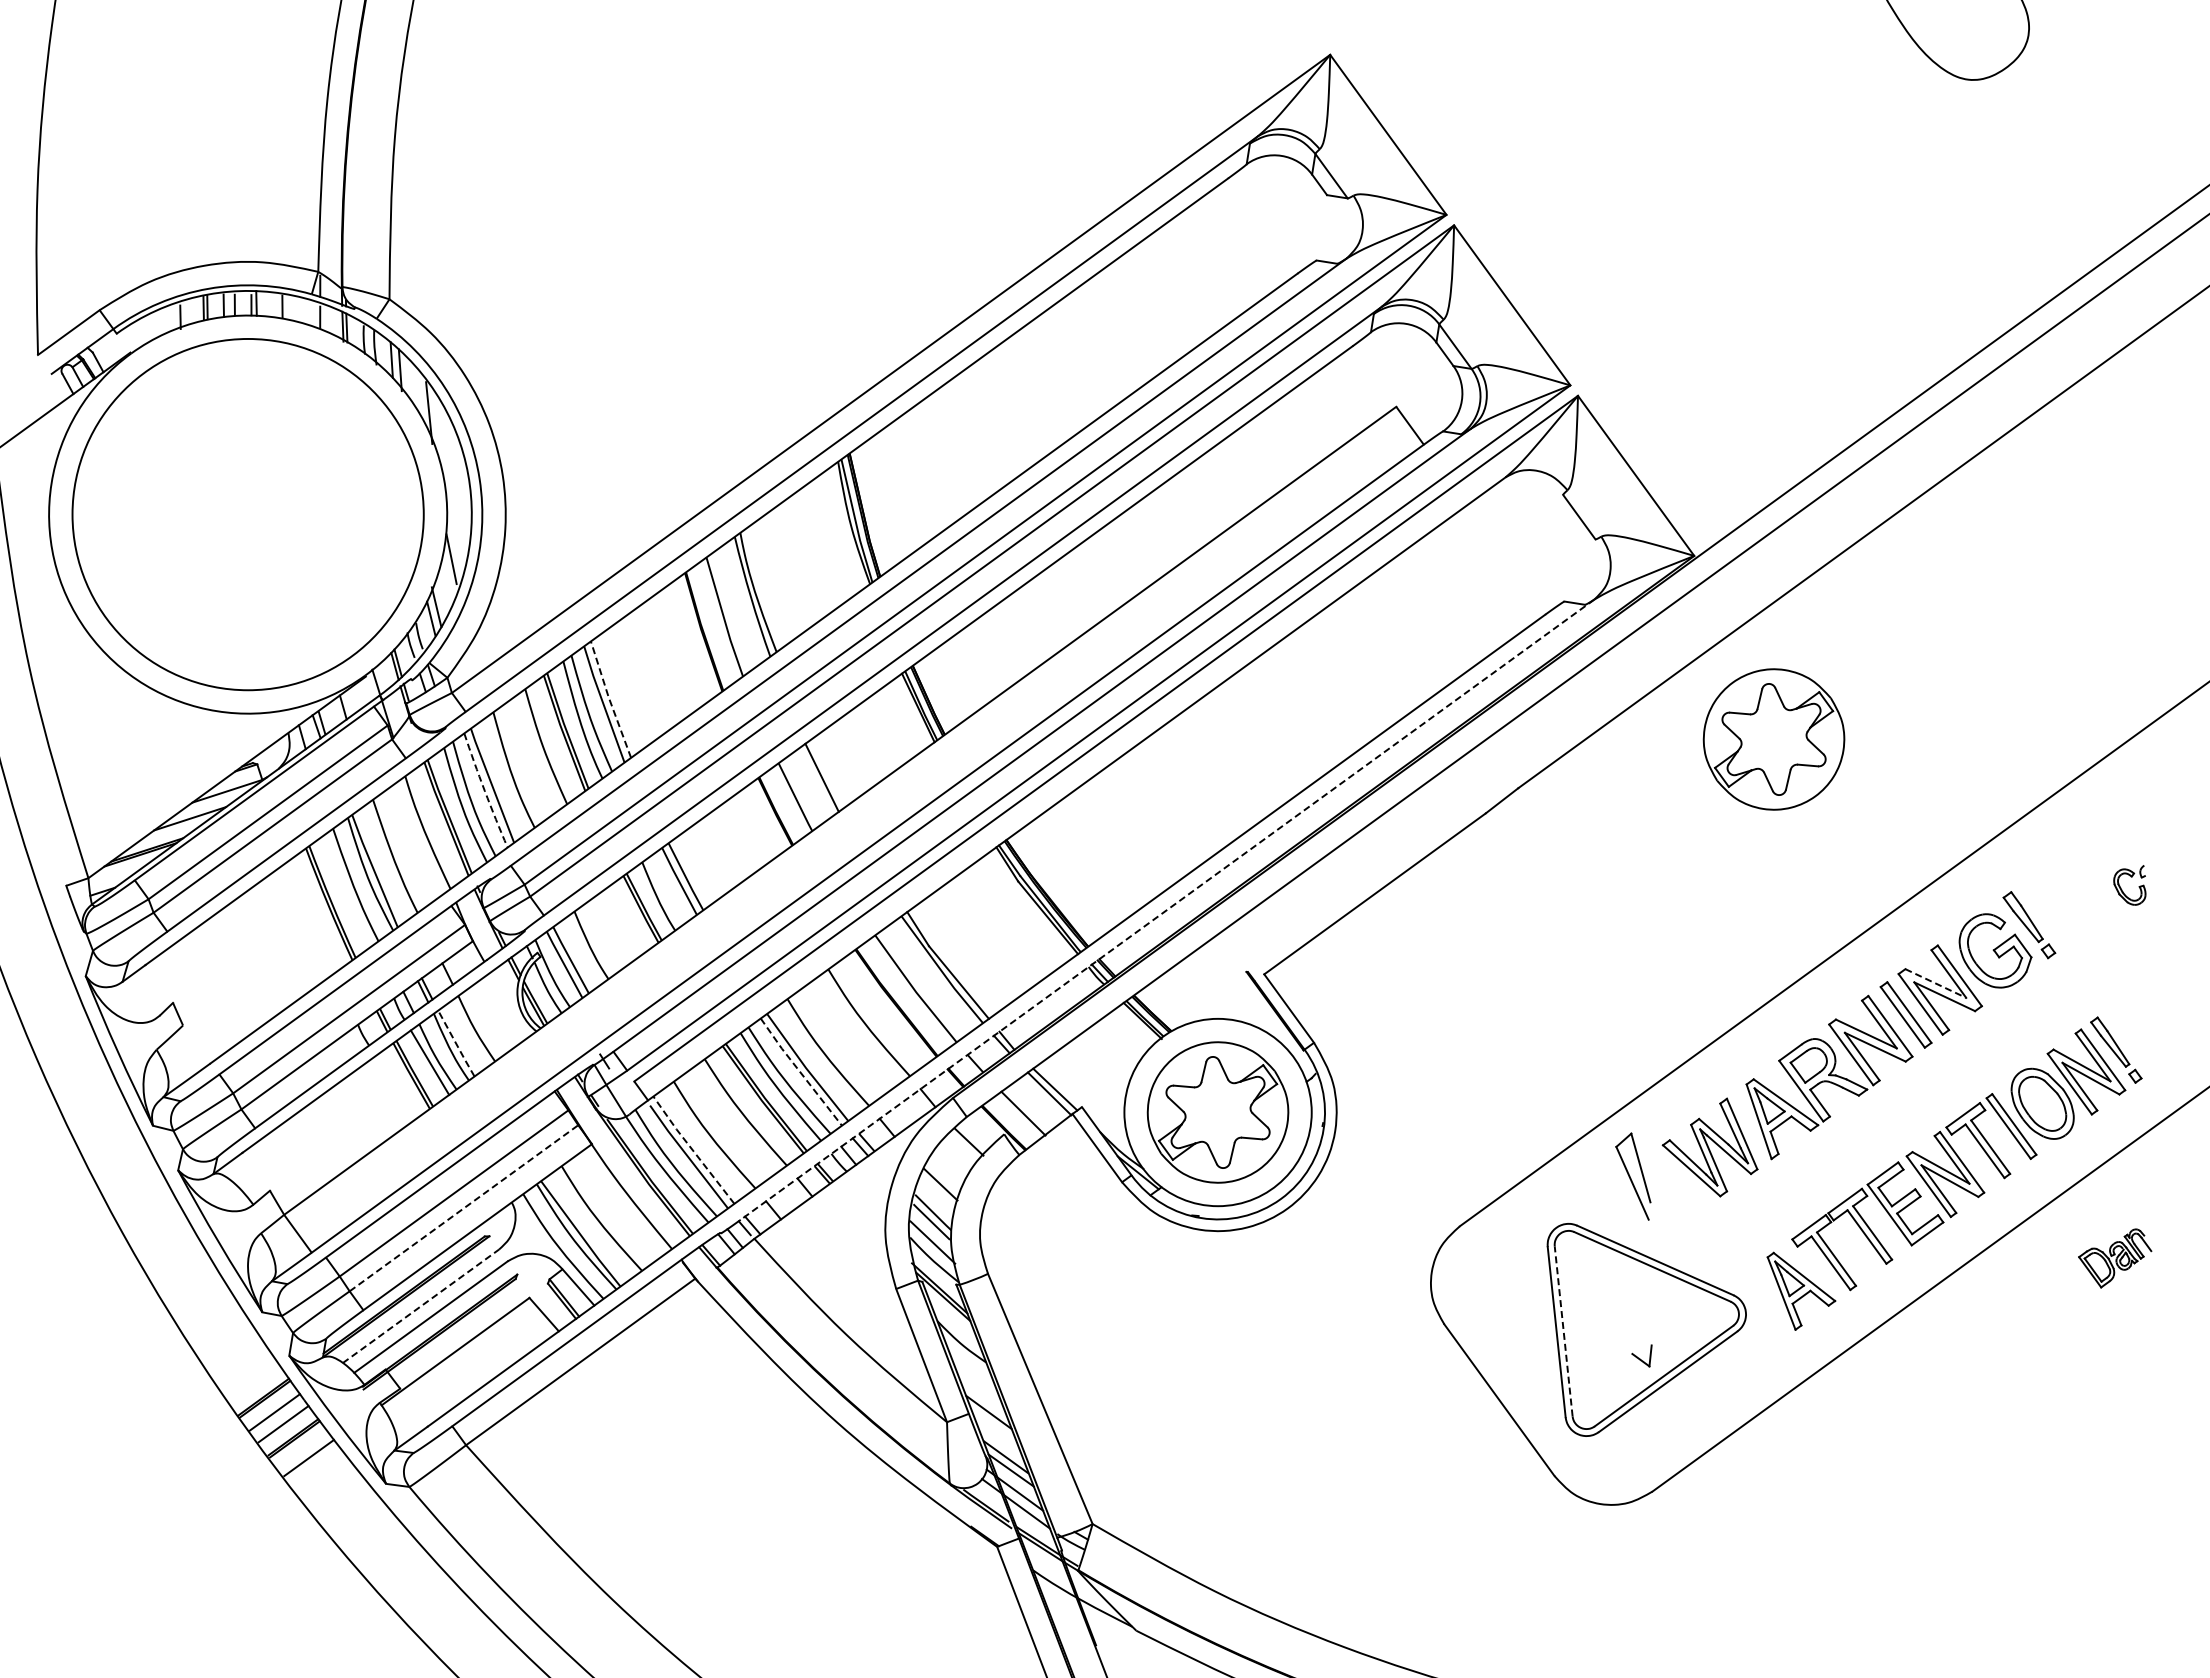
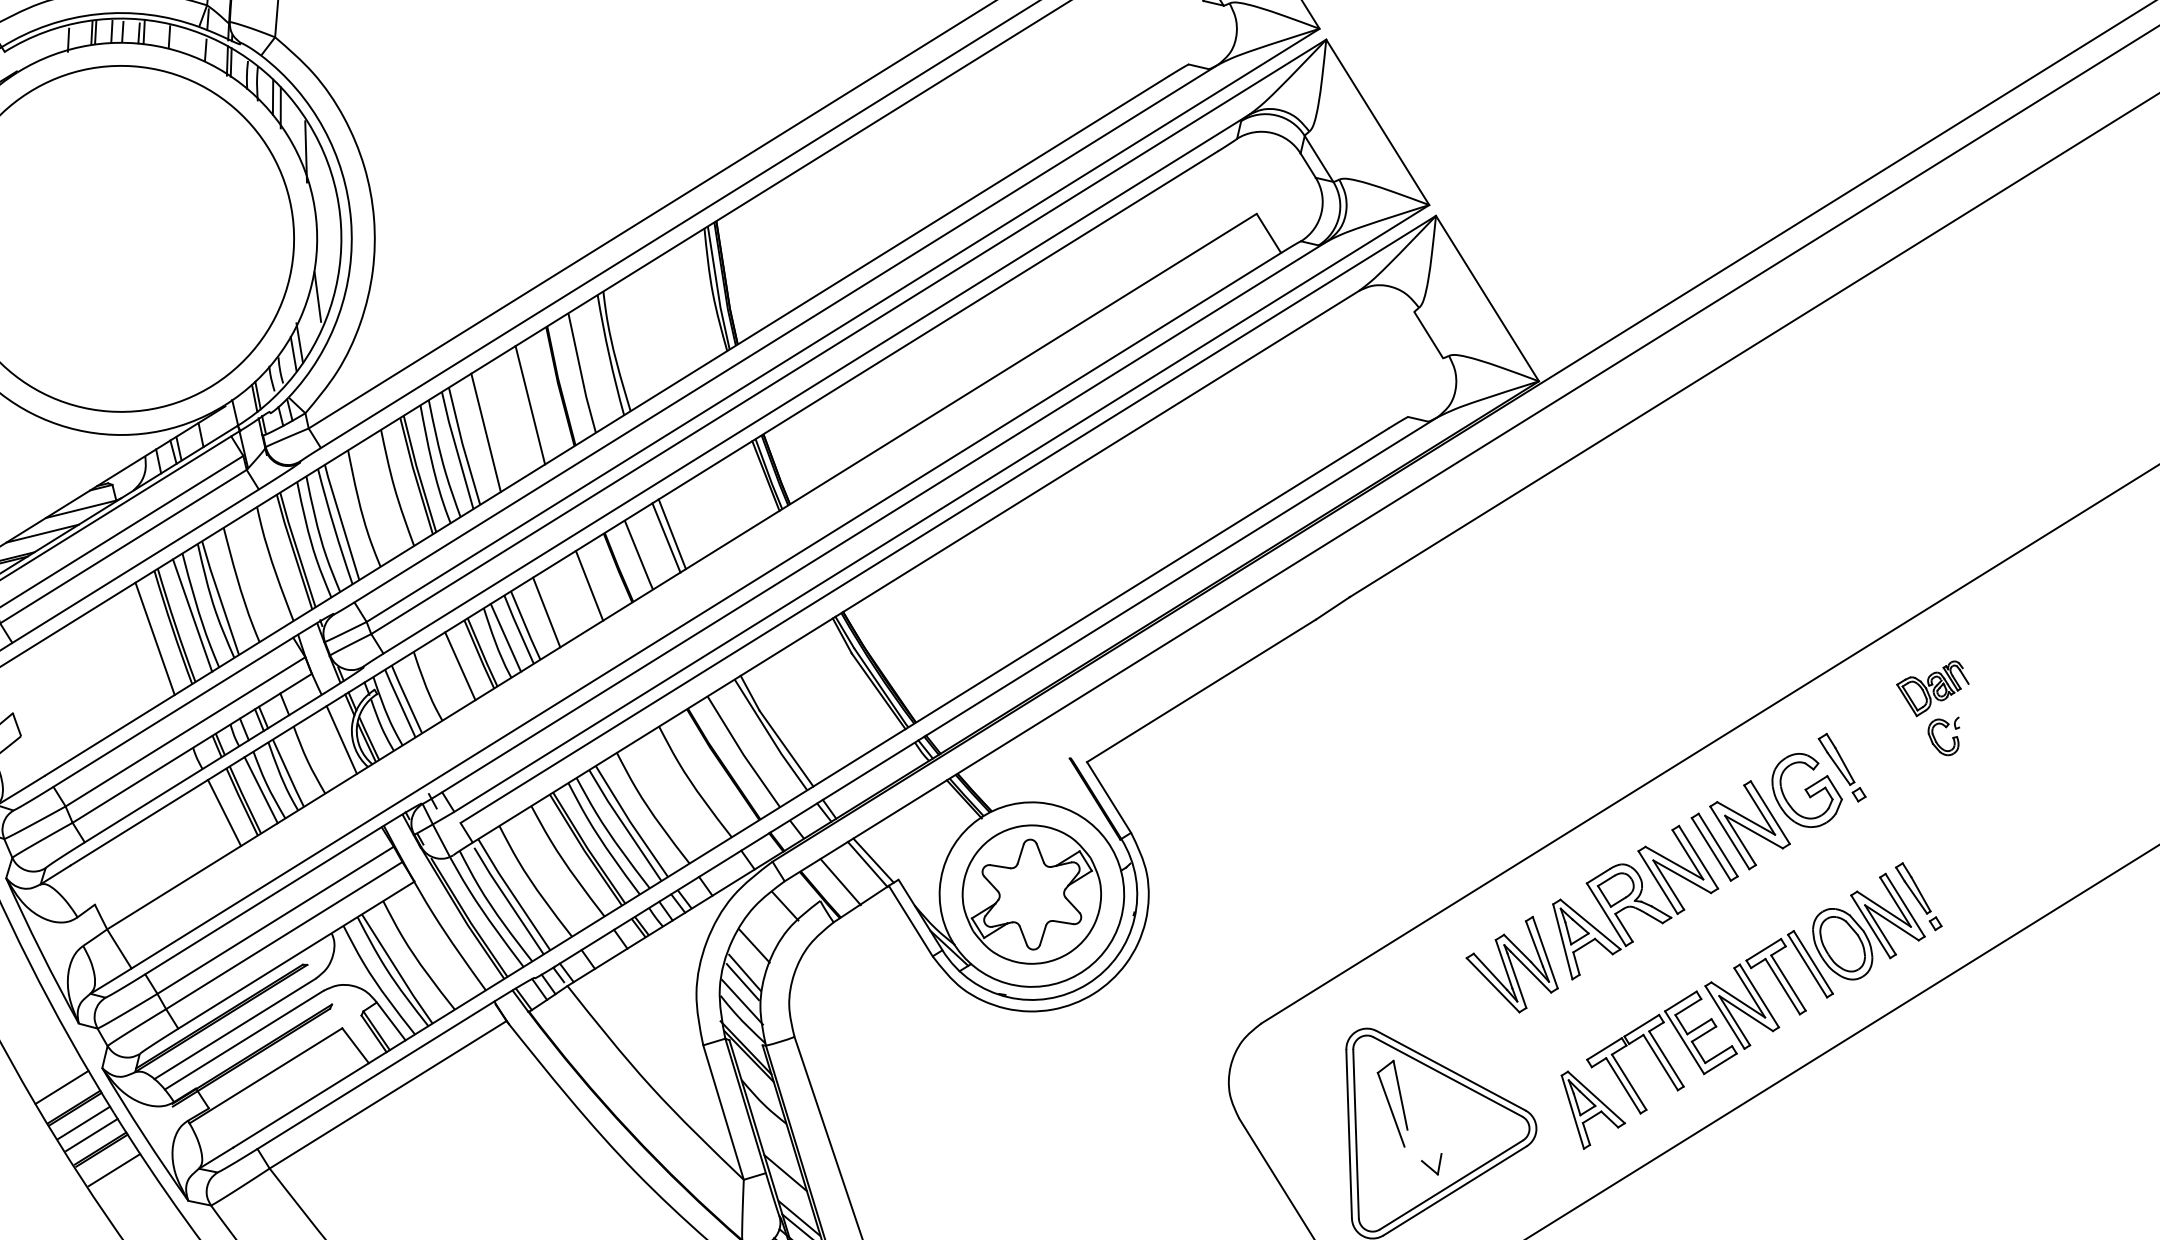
line: (674, 653) -> (530, 405), added
line: (631, 684) -> (485, 432), added
line: (609, 699) -> (463, 445), dashed -> solid
part: (1773, 739) -> (1603, 567), removed
line: (827, 773) -> (672, 534), added
arc: (484, 790) -> (333, 526), dashed -> solid
line: (747, 831) -> (589, 585), added
line: (705, 861) -> (546, 611), added
line: (347, 890) -> (192, 615), added
line: (666, 890) -> (505, 637), added
line: (1167, 909) -> (996, 691), dashed -> solid
line: (311, 916) -> (155, 638), added
line: (622, 922) -> (460, 665), added
line: (1935, 983) -> (1745, 818), dashed -> solid
line: (507, 1005) -> (341, 739), added
line: (456, 1043) -> (288, 773), dashed -> solid
line: (800, 1072) -> (624, 825), dashed -> solid
line: (394, 1088) -> (224, 813), added
line: (692, 1149) -> (512, 893), dashed -> solid
part: (1633, 1176) -> (1392, 1103), moved
line: (464, 1207) -> (284, 934), dashed -> solid
part: (2115, 1258) -> (1932, 688), moved
line: (420, 1306) -> (234, 1029), dashed -> solid
line: (1563, 1330) -> (1355, 1133), dashed -> solid
line: (249, 1377) -> (61, 1086), added

